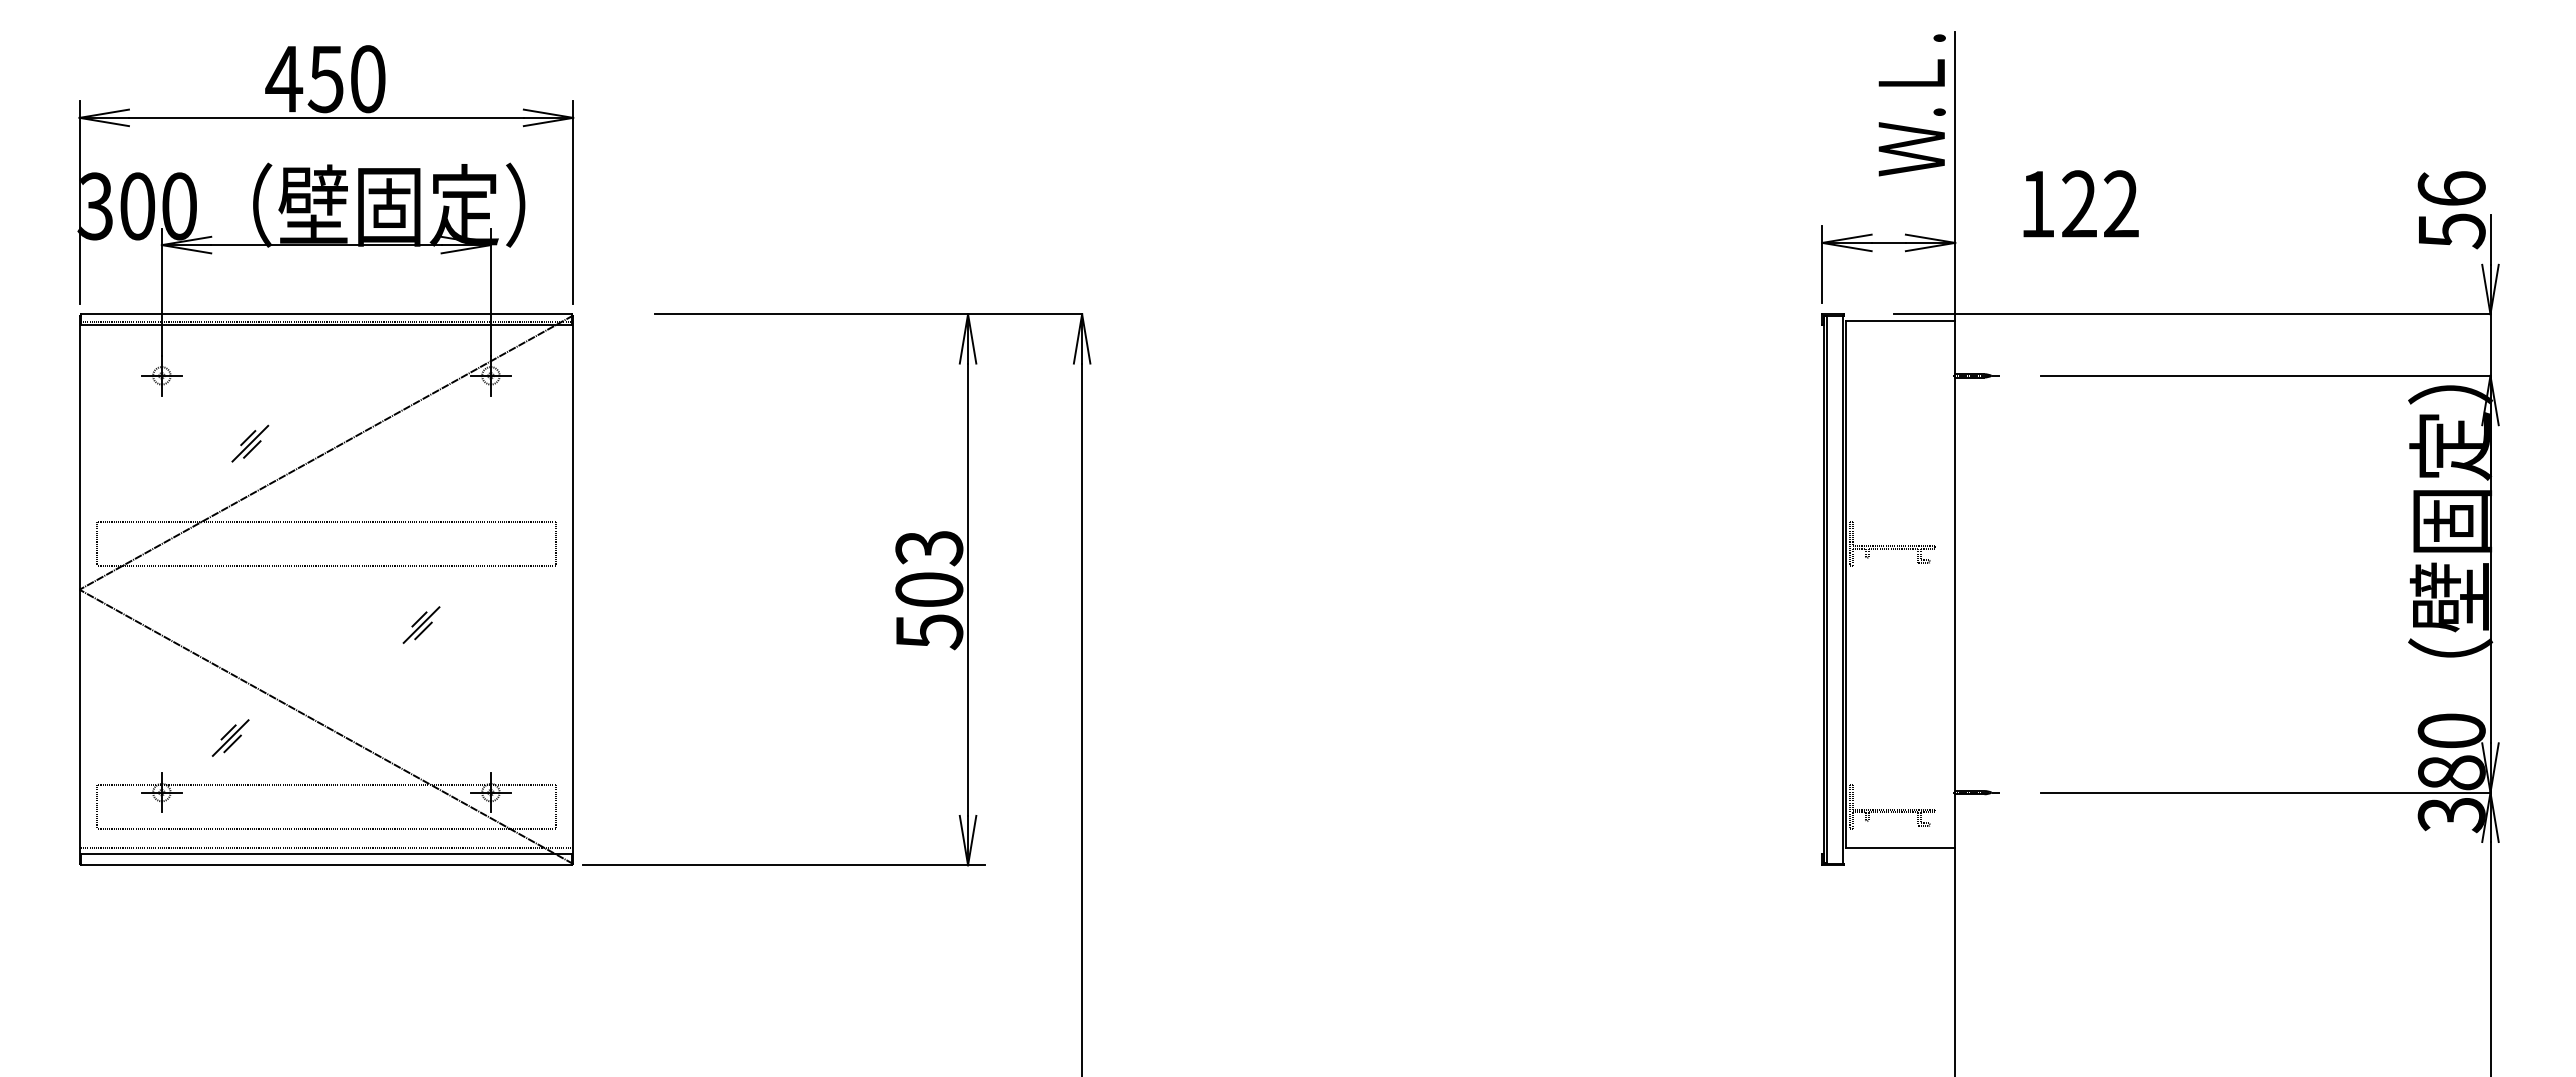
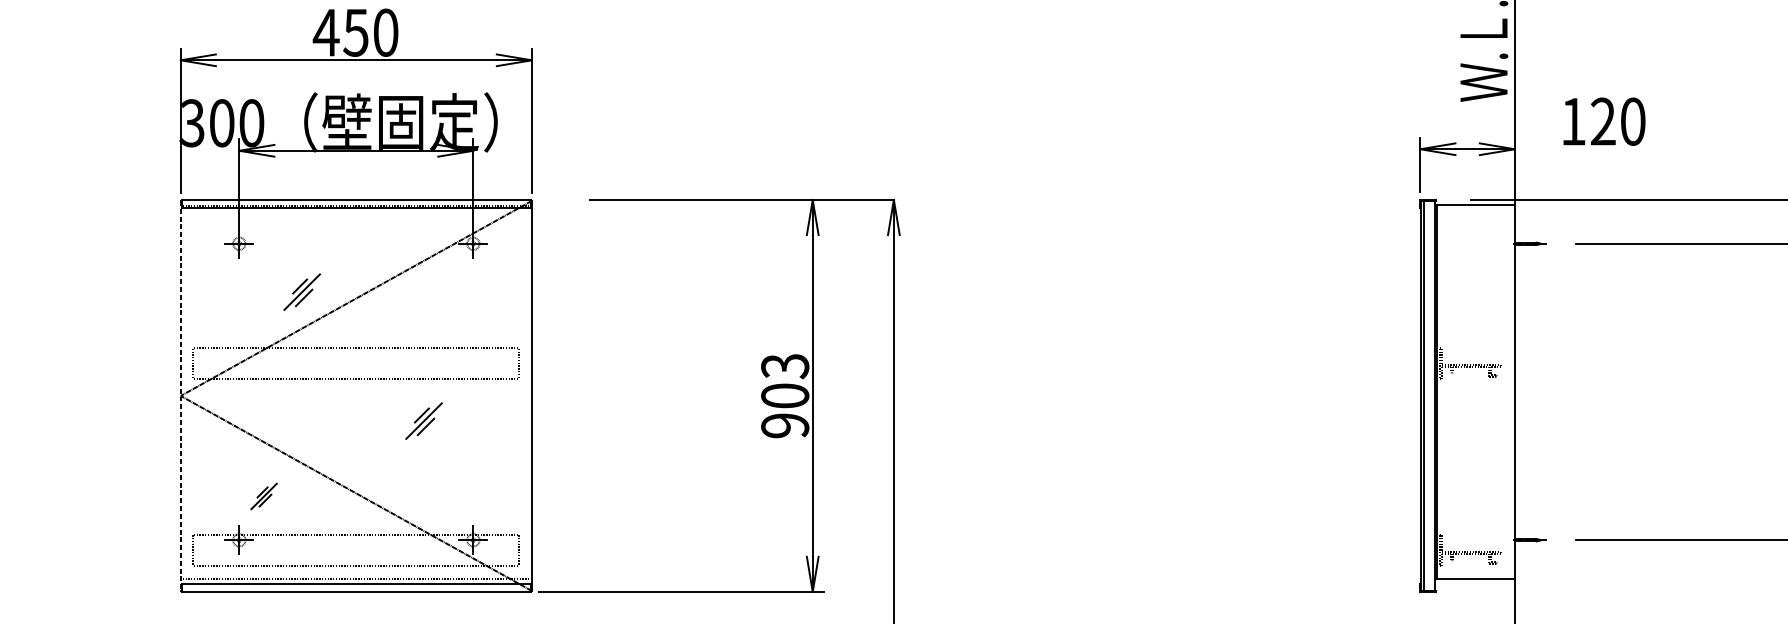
text: (2121, 204) -> (1633, 121), 122 -> 120
part: (250, 443) -> (302, 291), size x1.4
line: (79, 590) -> (180, 396), solid -> dashed
part: (421, 624) -> (423, 420), size x1.4
text: (929, 632) -> (785, 426), 503 -> 903
part: (230, 737) -> (263, 496), moved

